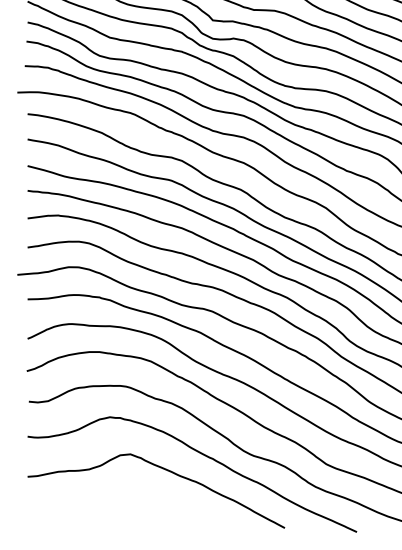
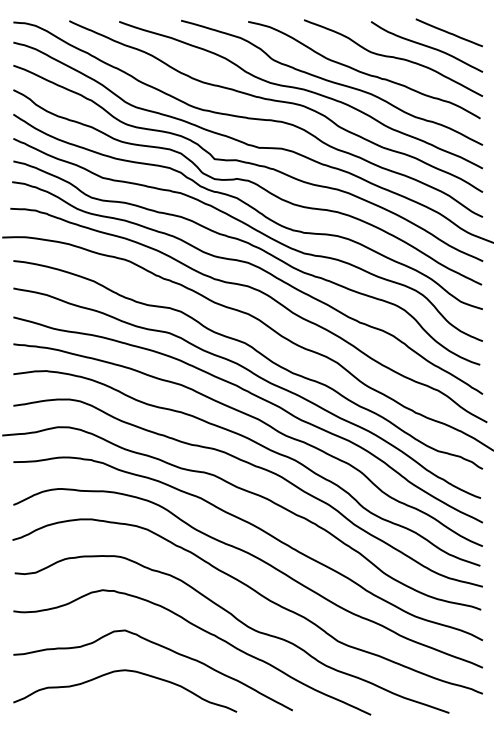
curve: (130, 492) -> (125, 671), added

